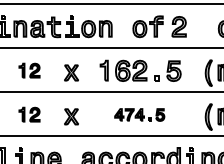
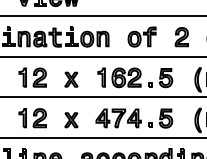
part: (178, 27) -> (181, 37), moved
part: (29, 70) -> (32, 77), size x1.43
part: (29, 114) -> (32, 118), size x1.43
part: (139, 114) -> (134, 118), size x1.67

